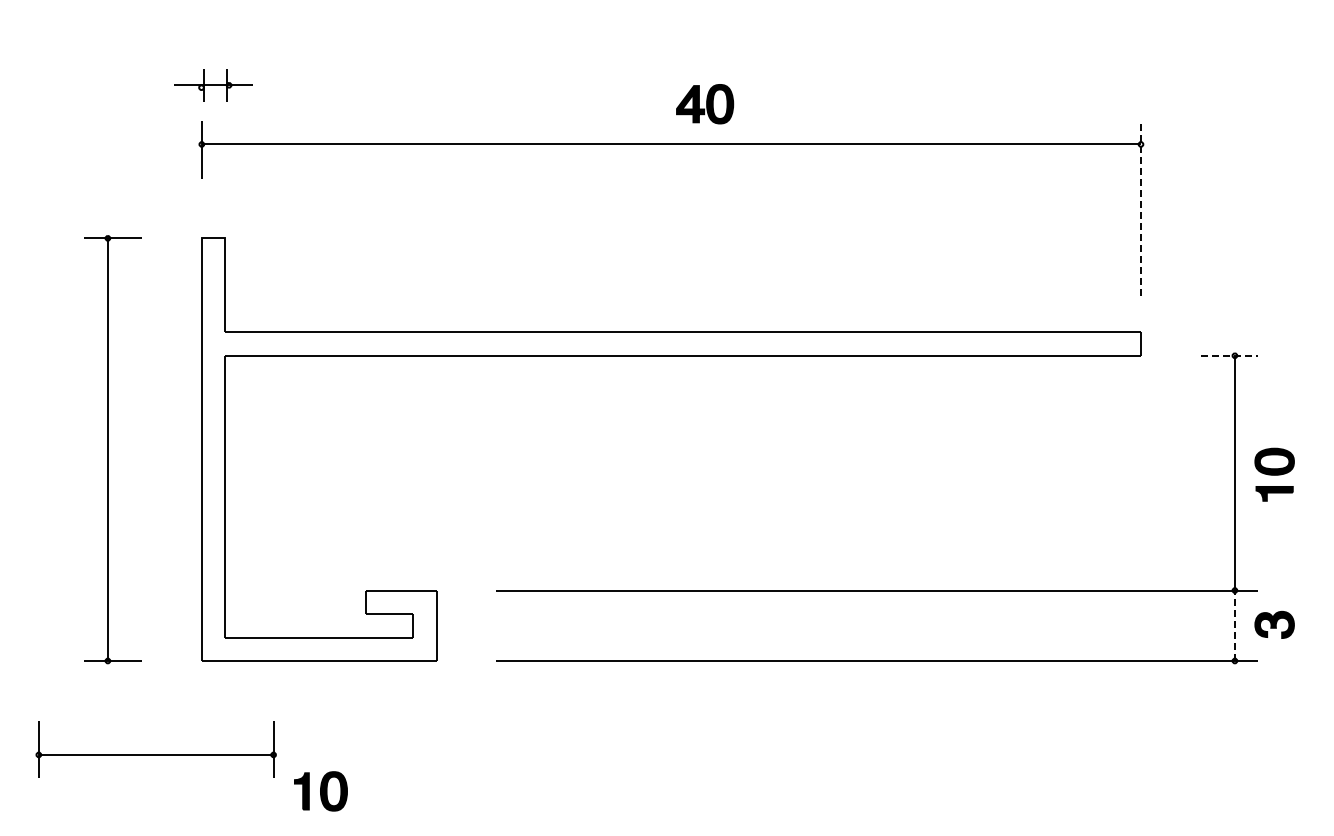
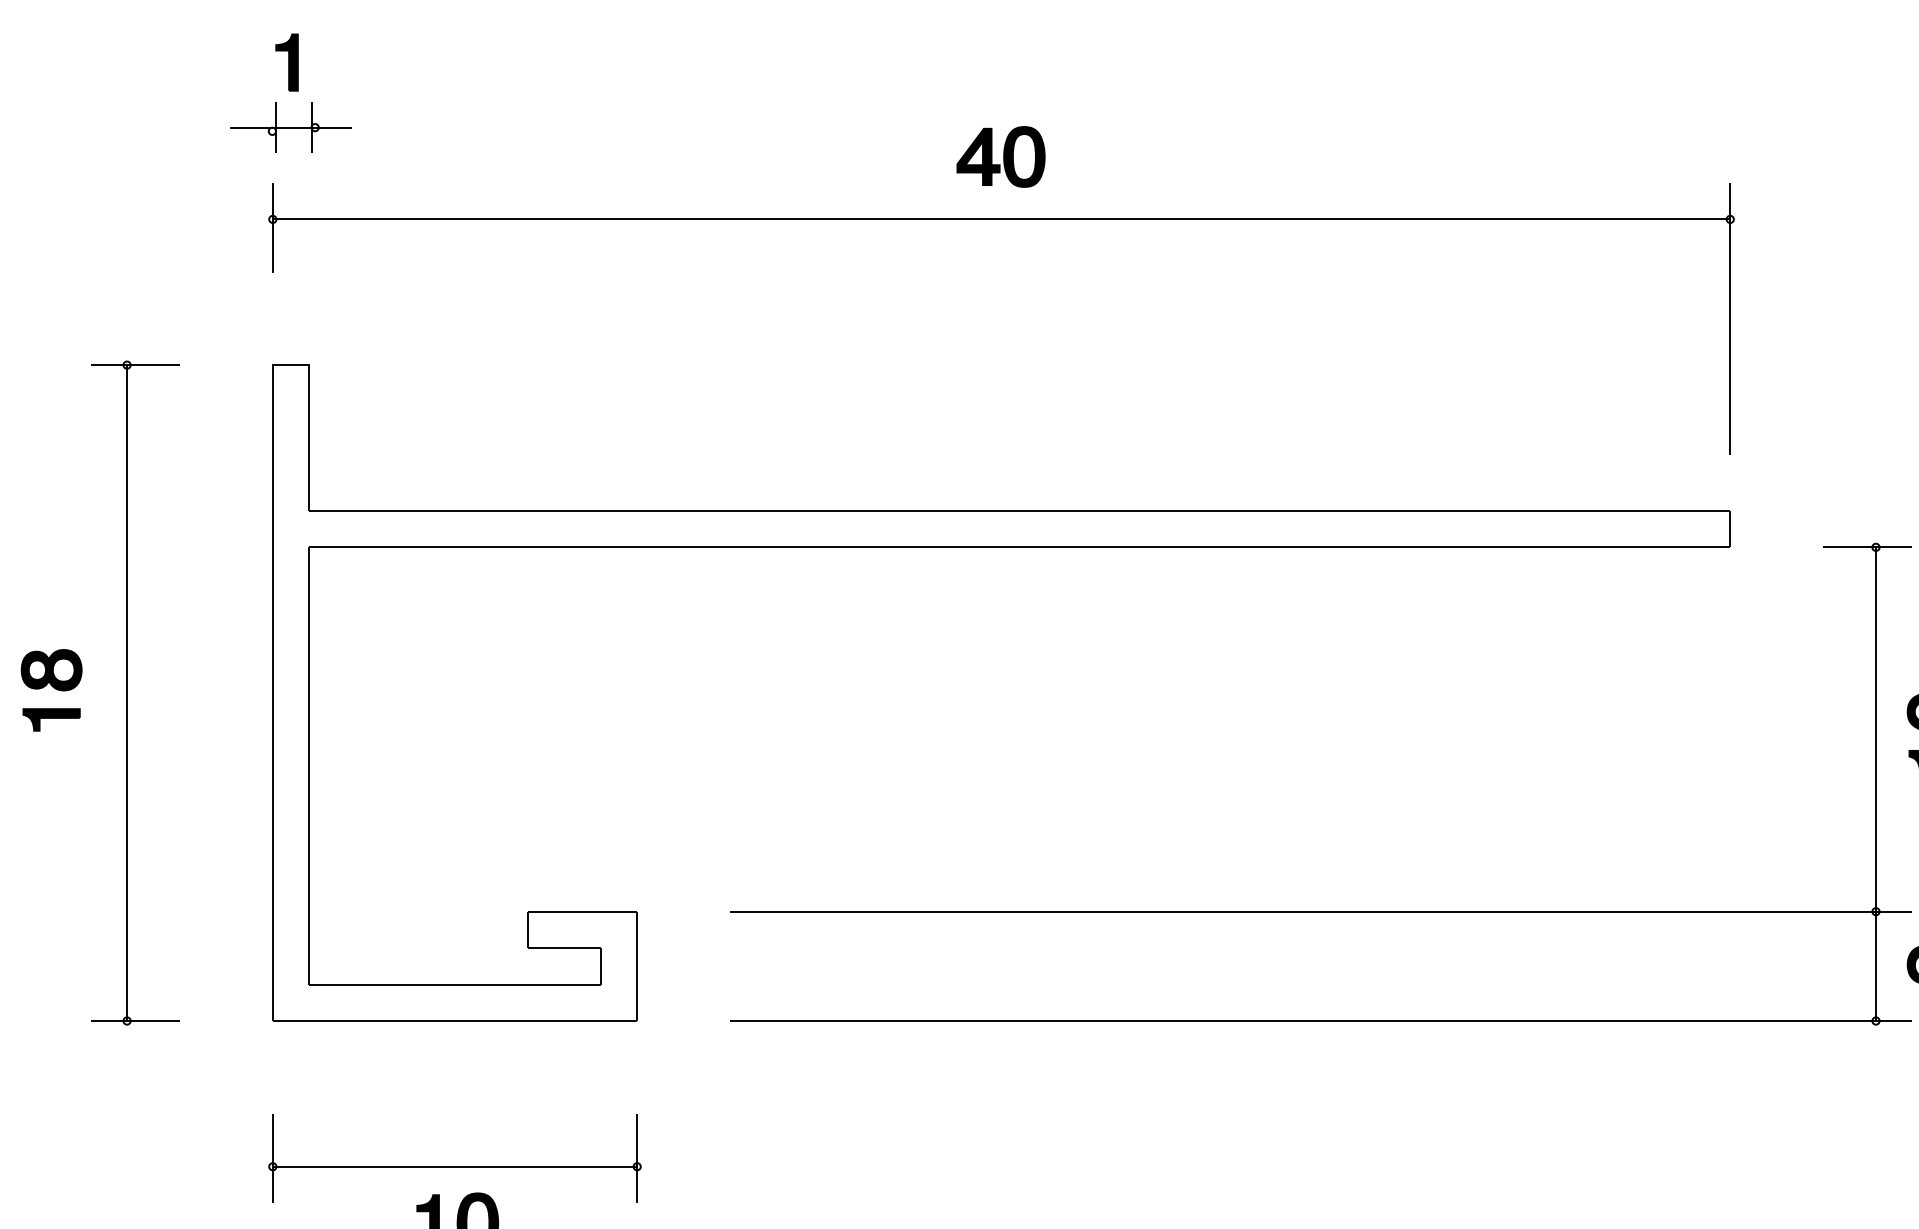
part: (210, 43) -> (286, 62), added
part: (705, 104) -> (1001, 157), moved
line: (1140, 208) -> (1729, 318), dashed -> solid
line: (1229, 355) -> (1867, 546), dashed -> solid
part: (59, 447) -> (51, 689), added
line: (1234, 625) -> (1875, 965), dashed -> solid
part: (155, 749) -> (453, 1158), moved

